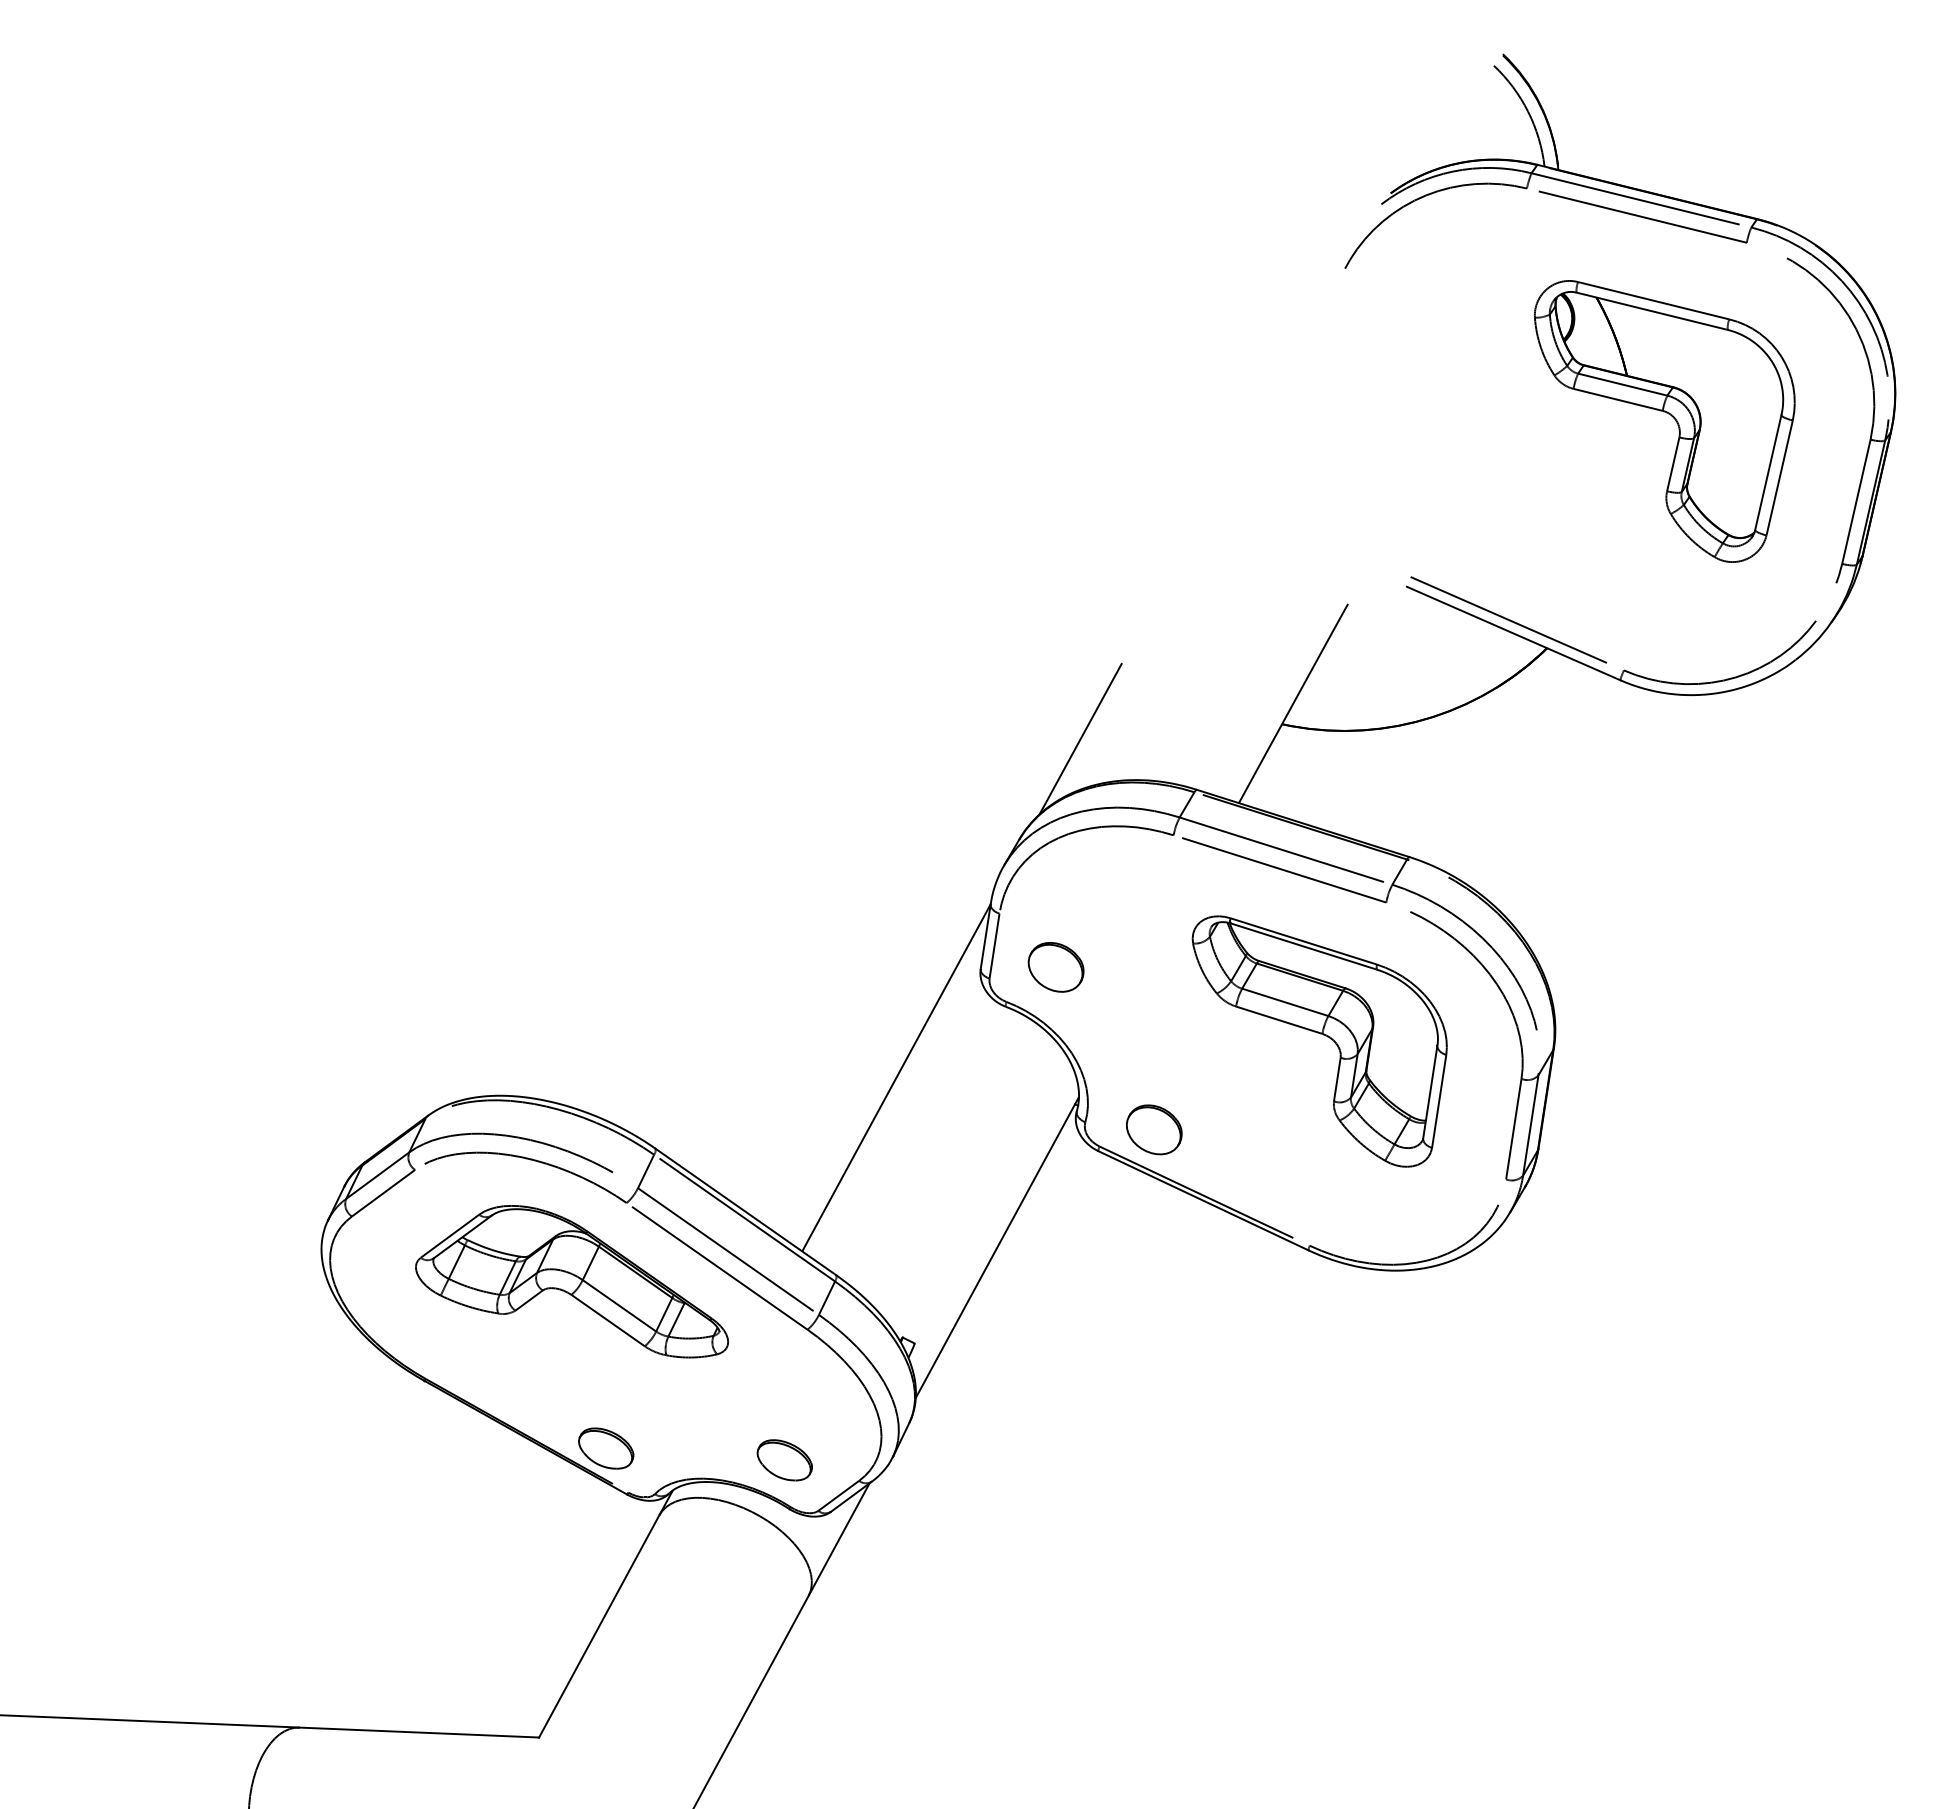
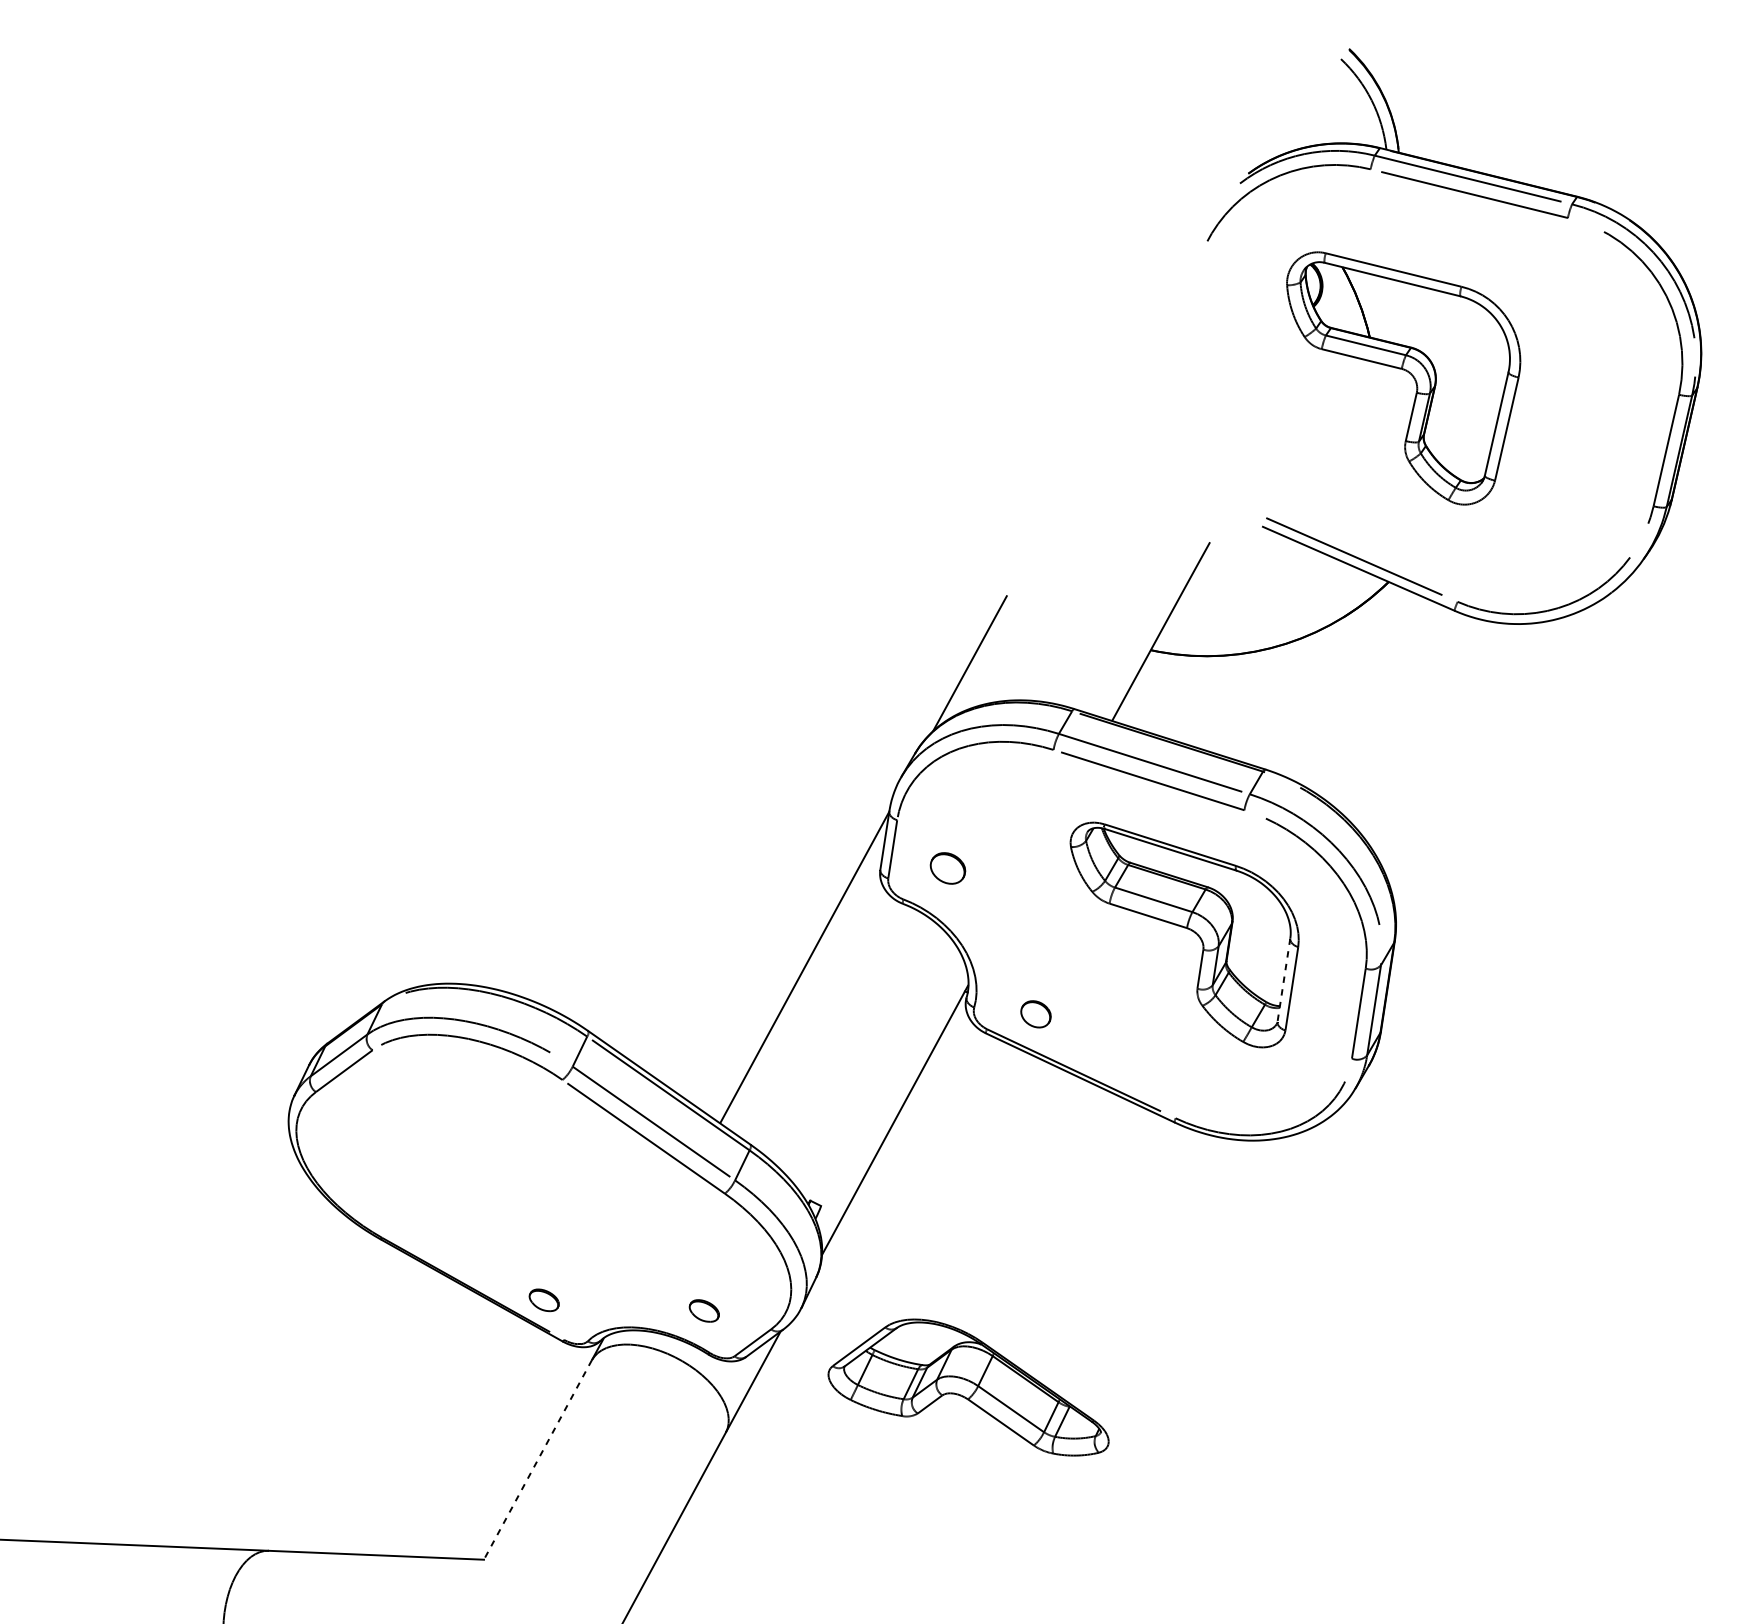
part: (1668, 414) -> (1407, 372), moved
part: (1055, 967) -> (947, 868), size x0.7
line: (1430, 1091) -> (1284, 979), solid -> dashed
part: (1153, 1129) -> (1035, 1013), size x0.6
part: (572, 1281) -> (969, 1387), moved
part: (606, 1448) -> (544, 1300), size x0.6
part: (784, 1460) -> (704, 1311), size x0.6
line: (599, 1626) -> (538, 1460), solid -> dashed

